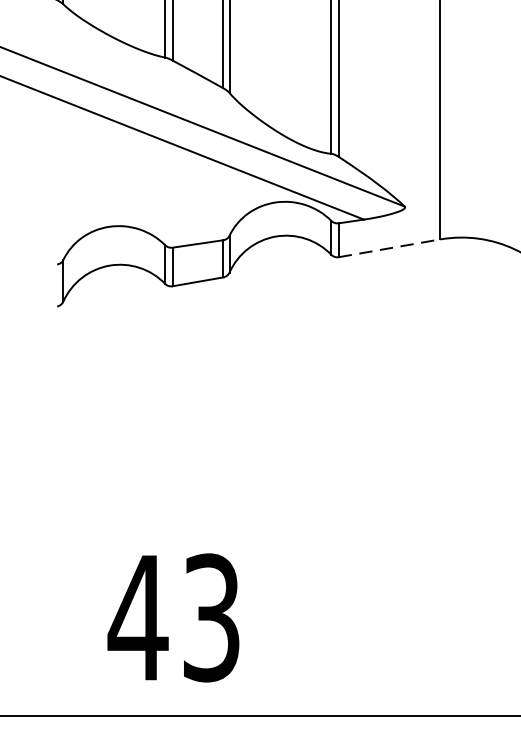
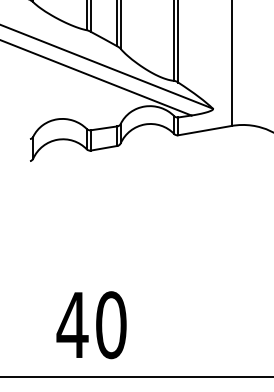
line: (390, 248) -> (205, 130), dashed -> solid
text: (212, 618) -> (111, 325), 43 -> 40

